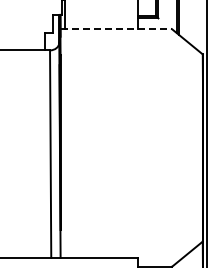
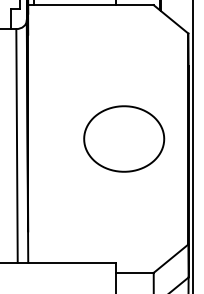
line: (116, 29) -> (91, 5), dashed -> solid
part: (145, 147) -> (123, 138), added

